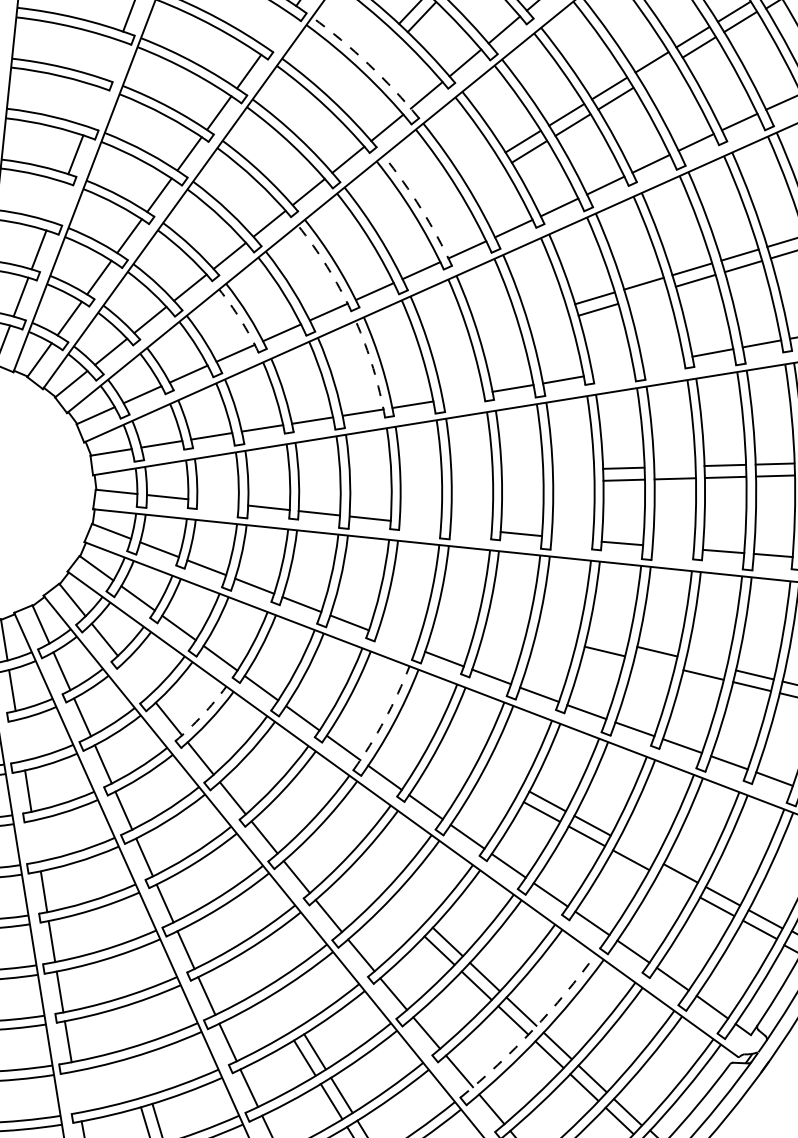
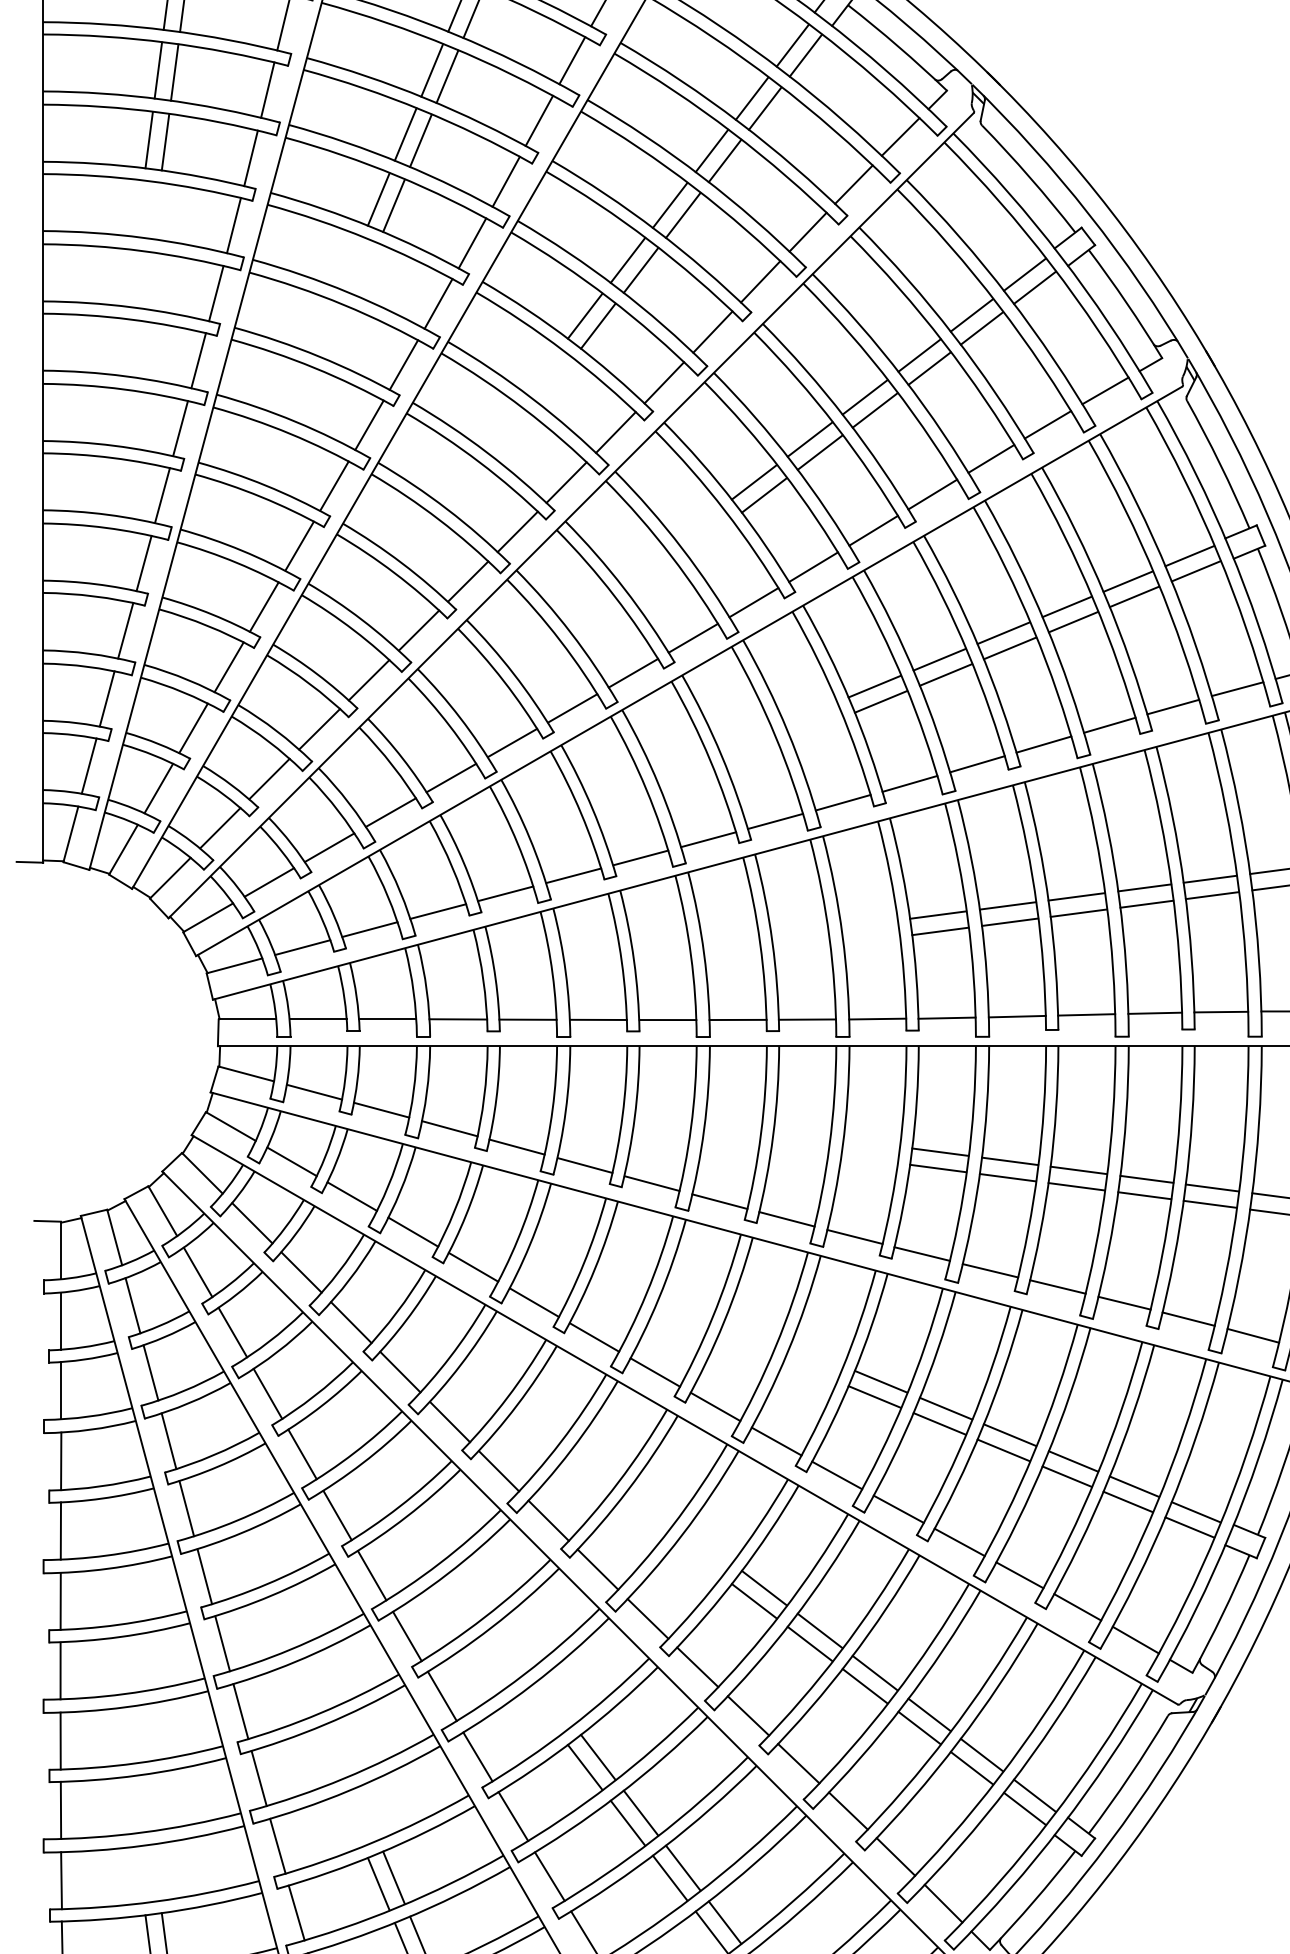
line: (278, 30) -> (403, 364), added
line: (112, 59) -> (180, 428), added
arc: (369, 64) -> (532, 398), dashed -> solid
line: (658, 72) -> (929, 368), added
line: (94, 106) -> (162, 495), added
line: (57, 201) -> (125, 630), added
arc: (421, 208) -> (624, 588), dashed -> solid
arc: (326, 266) -> (503, 681), dashed -> solid
line: (646, 294) -> (945, 674), added
arc: (241, 320) -> (393, 766), dashed -> solid
line: (663, 362) -> (977, 764), added
arc: (373, 368) -> (581, 813), dashed -> solid
line: (612, 371) -> (909, 783), added
line: (463, 396) -> (708, 839), added
line: (674, 466) -> (1007, 905), added
line: (217, 502) -> (387, 1019), added
line: (420, 524) -> (667, 1020), added
line: (470, 528) -> (737, 1019), added
line: (572, 538) -> (877, 1018), added
line: (672, 547) -> (1016, 1016), added
line: (607, 639) -> (940, 1151), added
line: (396, 640) -> (651, 1183), added
line: (654, 663) -> (1007, 1177), added
line: (706, 663) -> (1078, 1170), added
line: (136, 679) -> (301, 1272), added
arc: (202, 715) -> (396, 1312), dashed -> solid
arc: (384, 720) -> (646, 1293), dashed -> solid
line: (20, 740) -> (150, 1372), added
line: (35, 841) -> (186, 1508), added
line: (636, 849) -> (1009, 1435), added
line: (674, 883) -> (1066, 1476), added
arc: (532, 1030) -> (893, 1697), dashed -> solid
line: (76, 1091) -> (277, 1845), added

